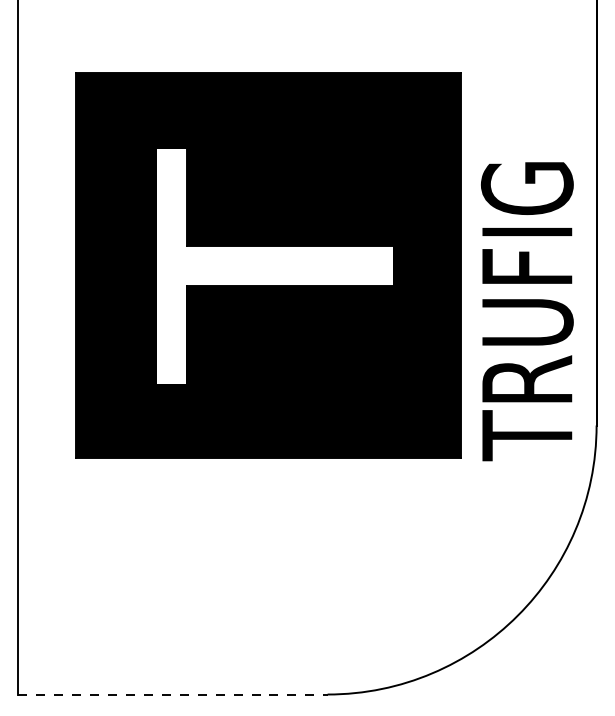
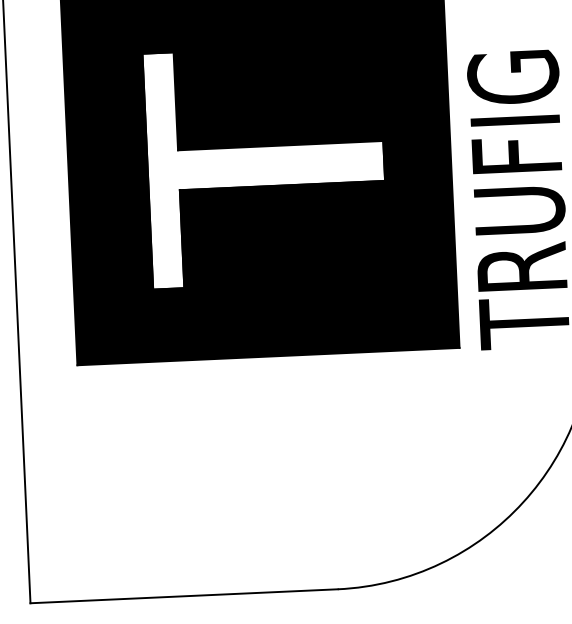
line: (172, 694) -> (183, 596), dashed -> solid

